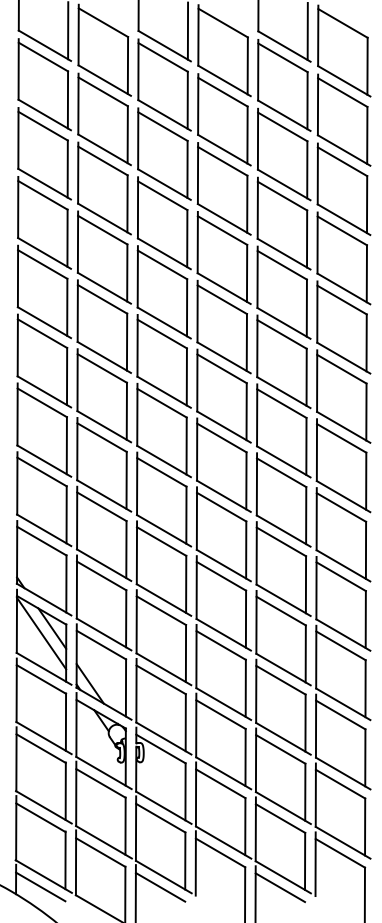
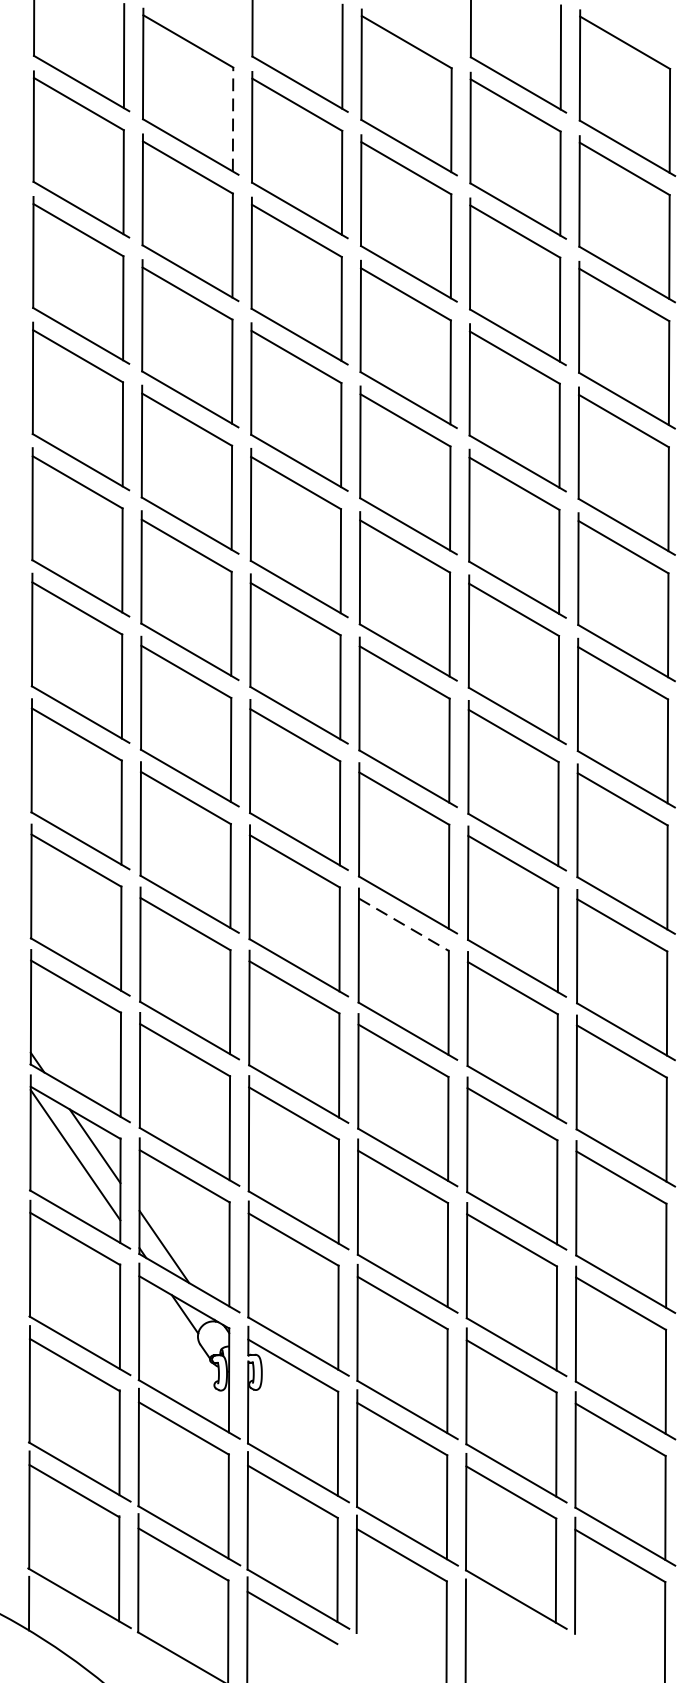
line: (127, 65) -> (232, 119), solid -> dashed
line: (221, 507) -> (403, 925), solid -> dashed
line: (40, 886) -> (73, 1616), removed
line: (280, 887) -> (511, 1618), removed

